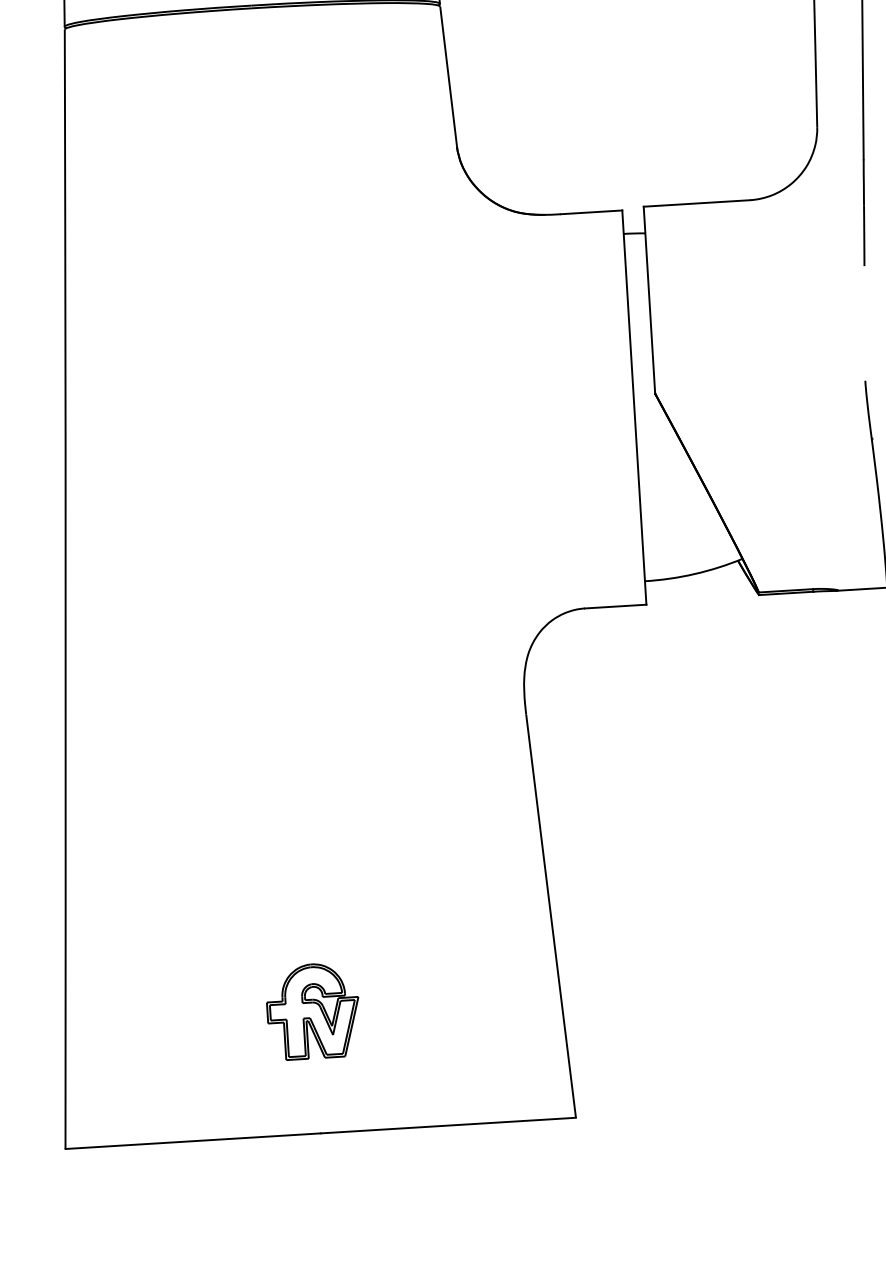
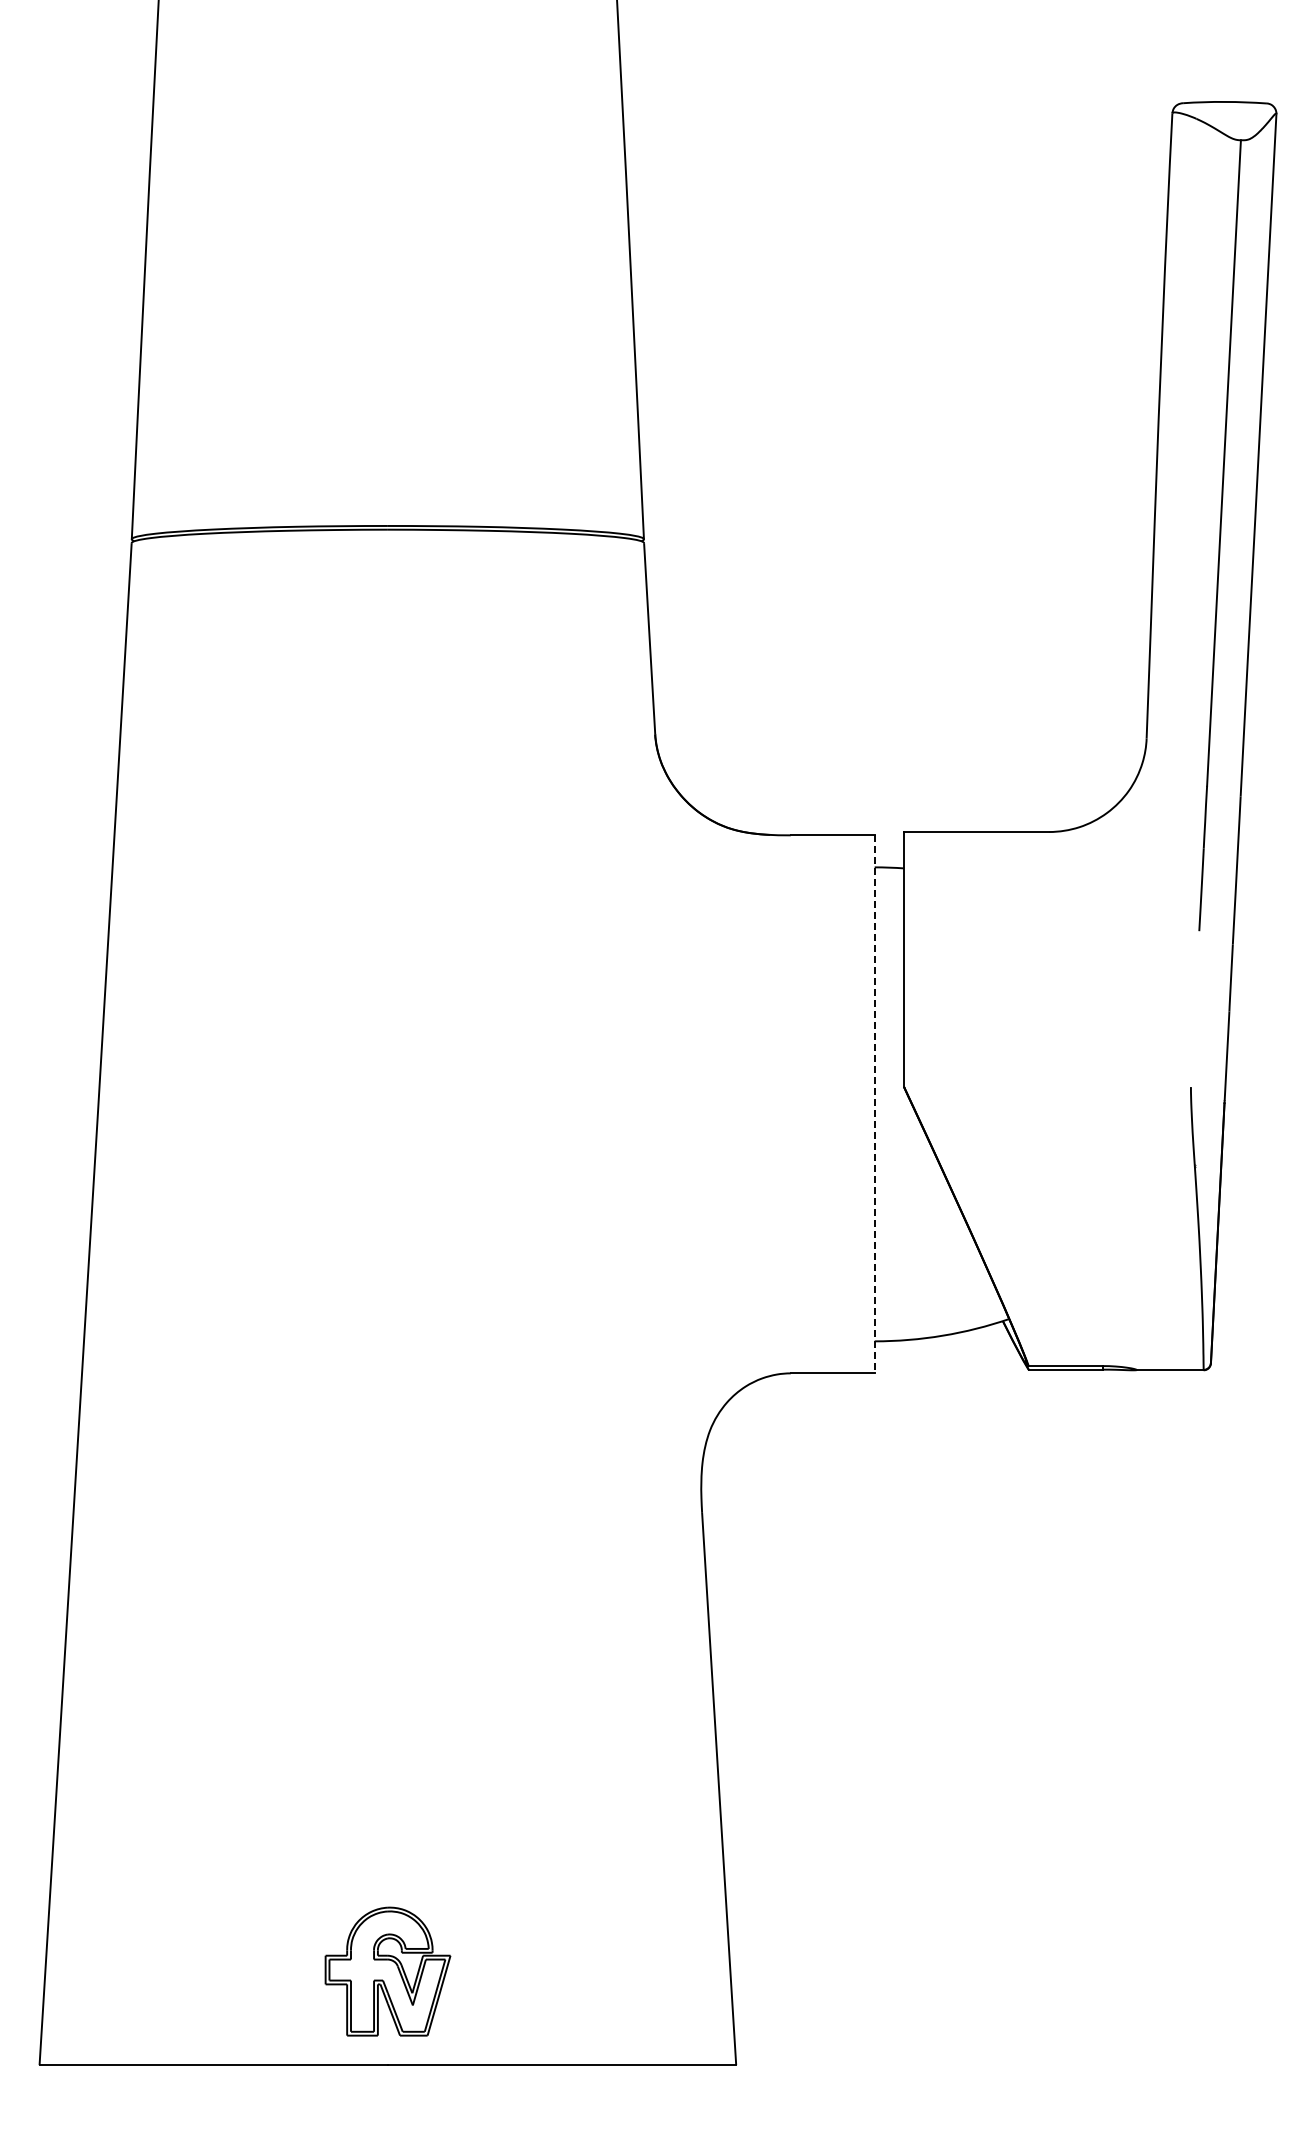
line: (634, 407) -> (874, 1104), solid -> dashed
part: (312, 1011) -> (387, 1971), moved

